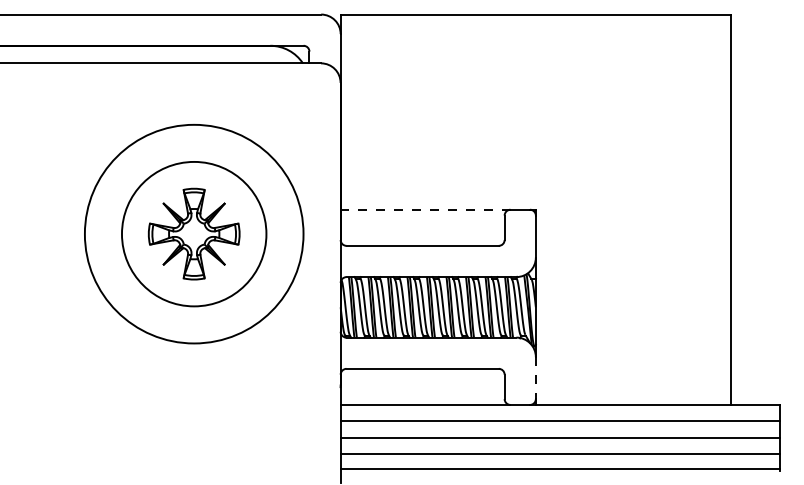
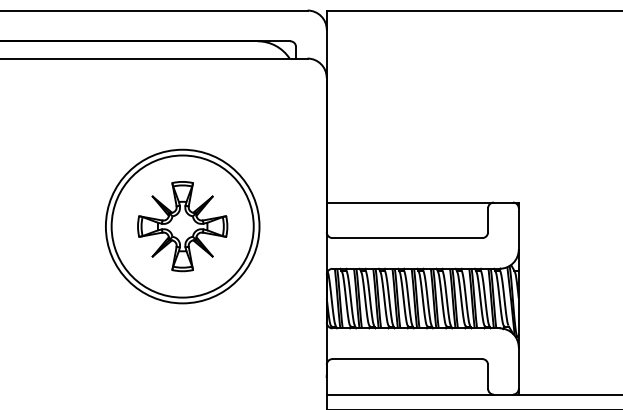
line: (425, 209) -> (410, 202), dashed -> solid
circle: (194, 234) -> (182, 226), size x0.71
line: (535, 378) -> (518, 368), dashed -> solid

